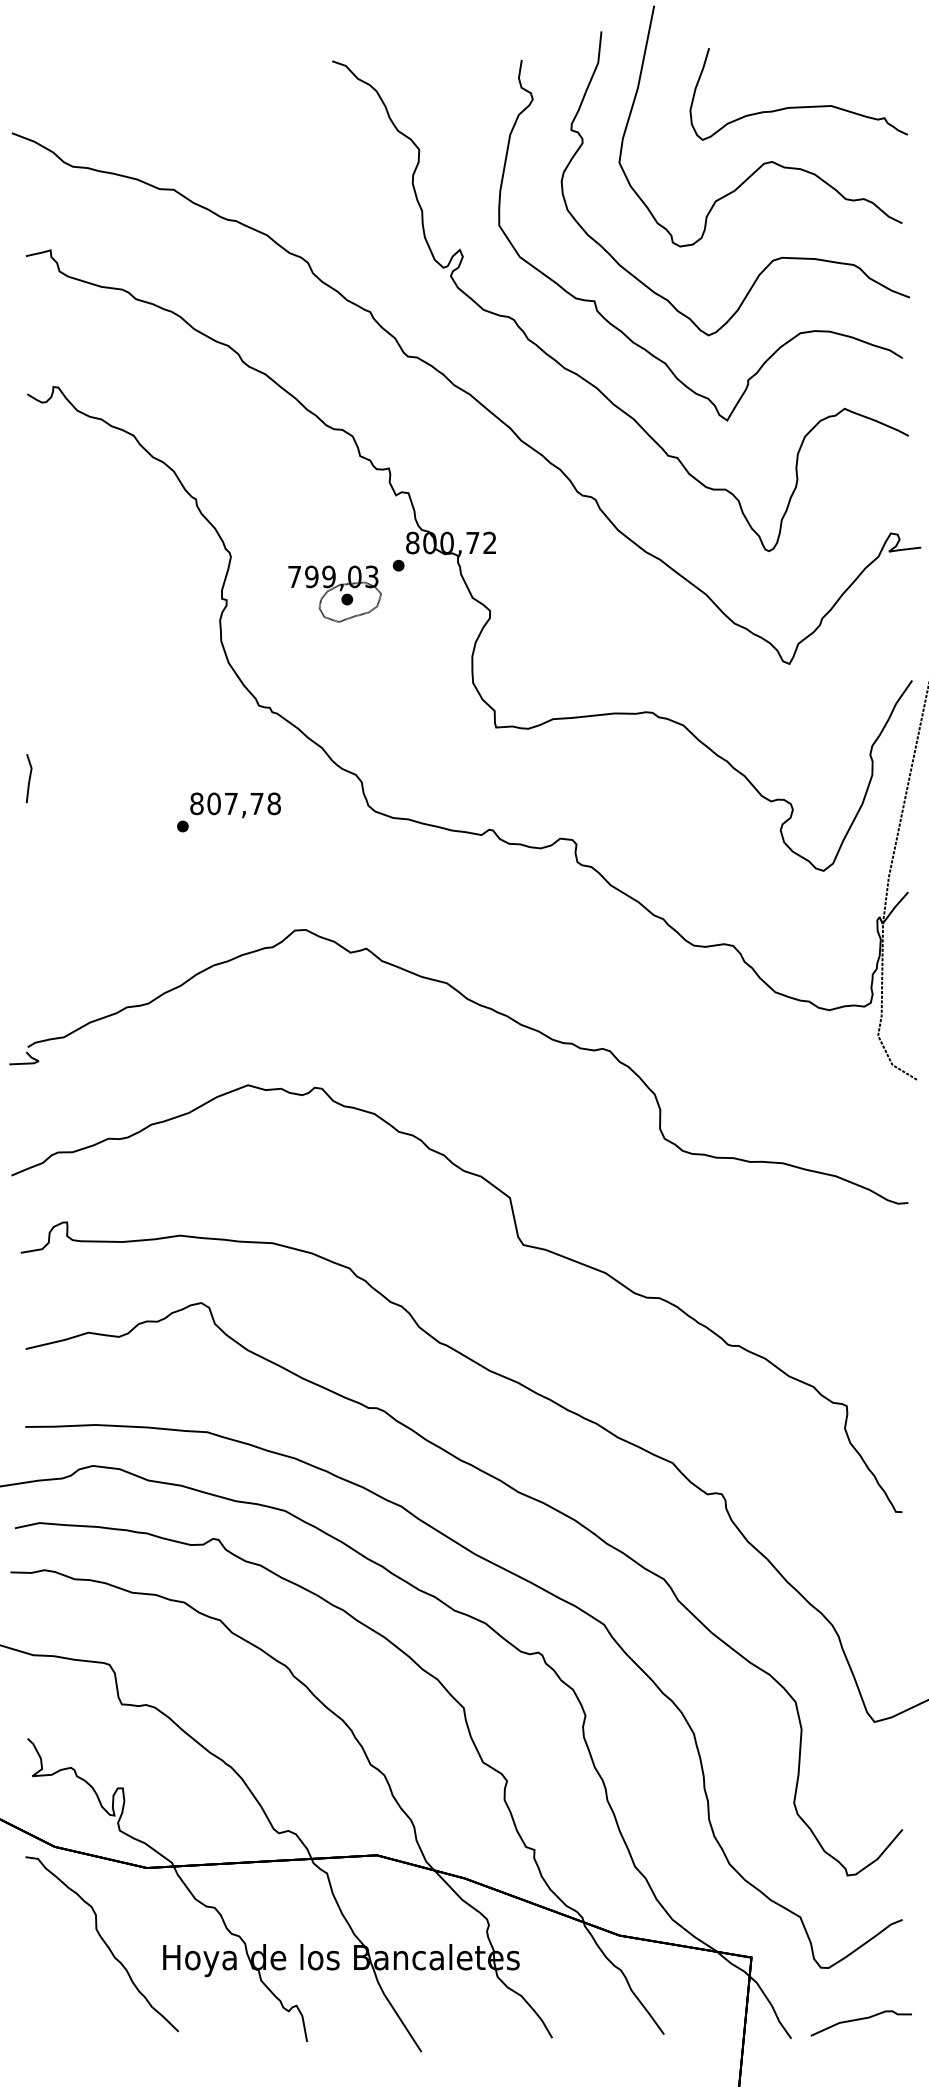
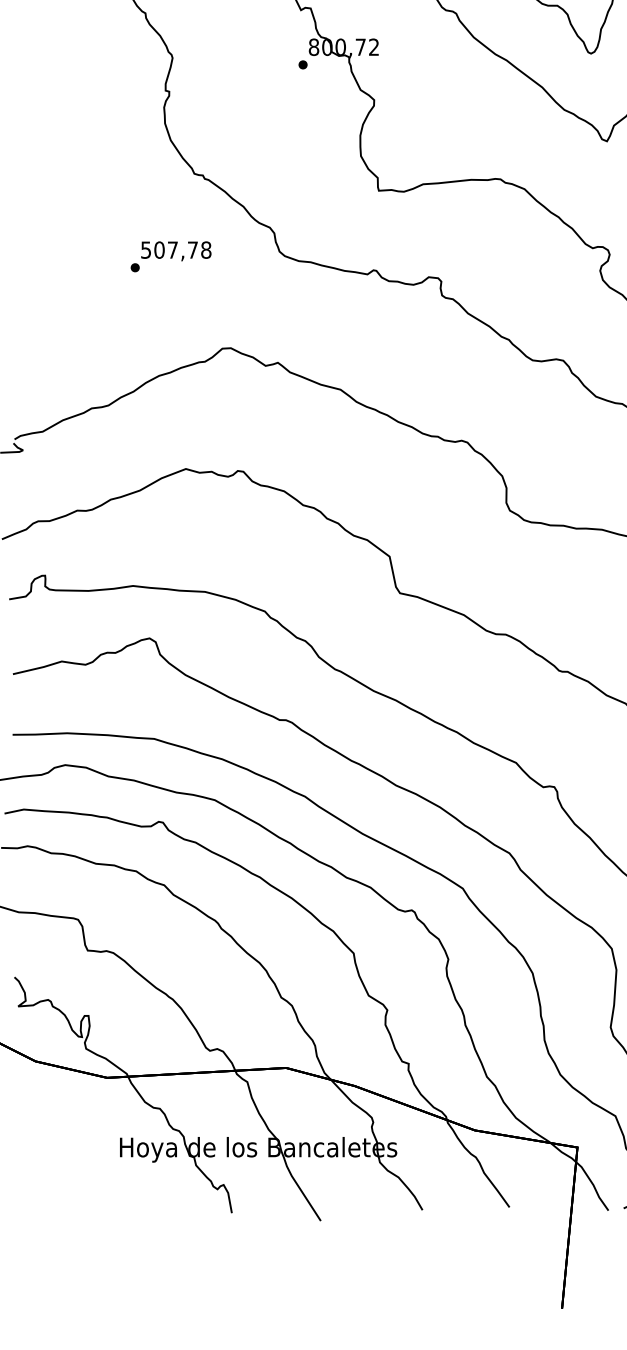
part: (334, 593) -> (253, 86), removed
line: (28, 778) -> (15, 230), removed
text: (196, 803) -> (145, 249), 807,78 -> 507,78
curve: (103, 1942) -> (73, 1135), removed

